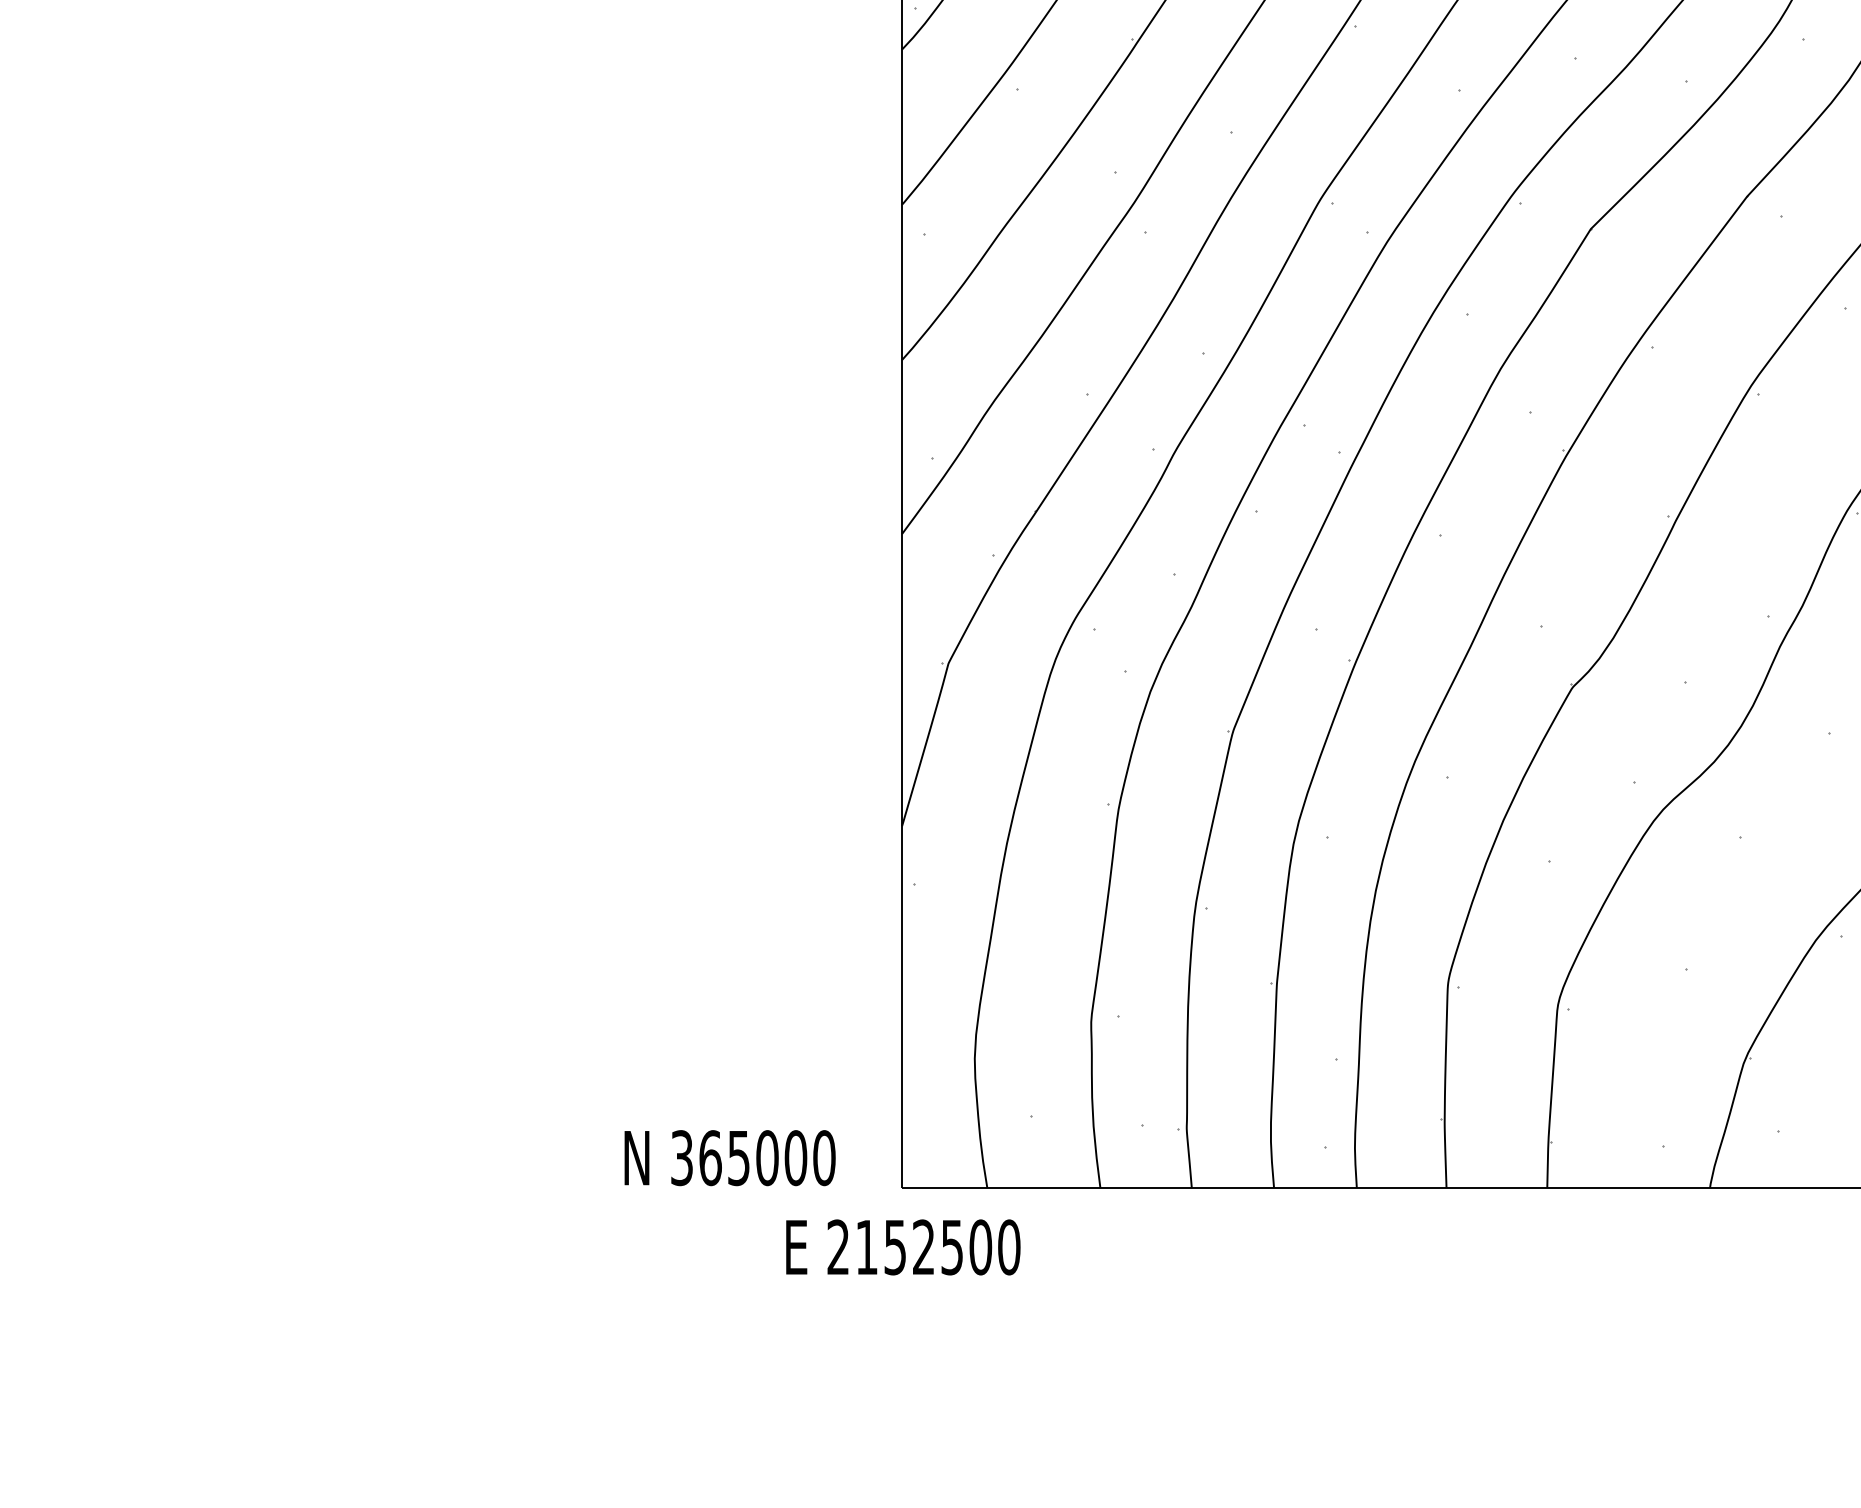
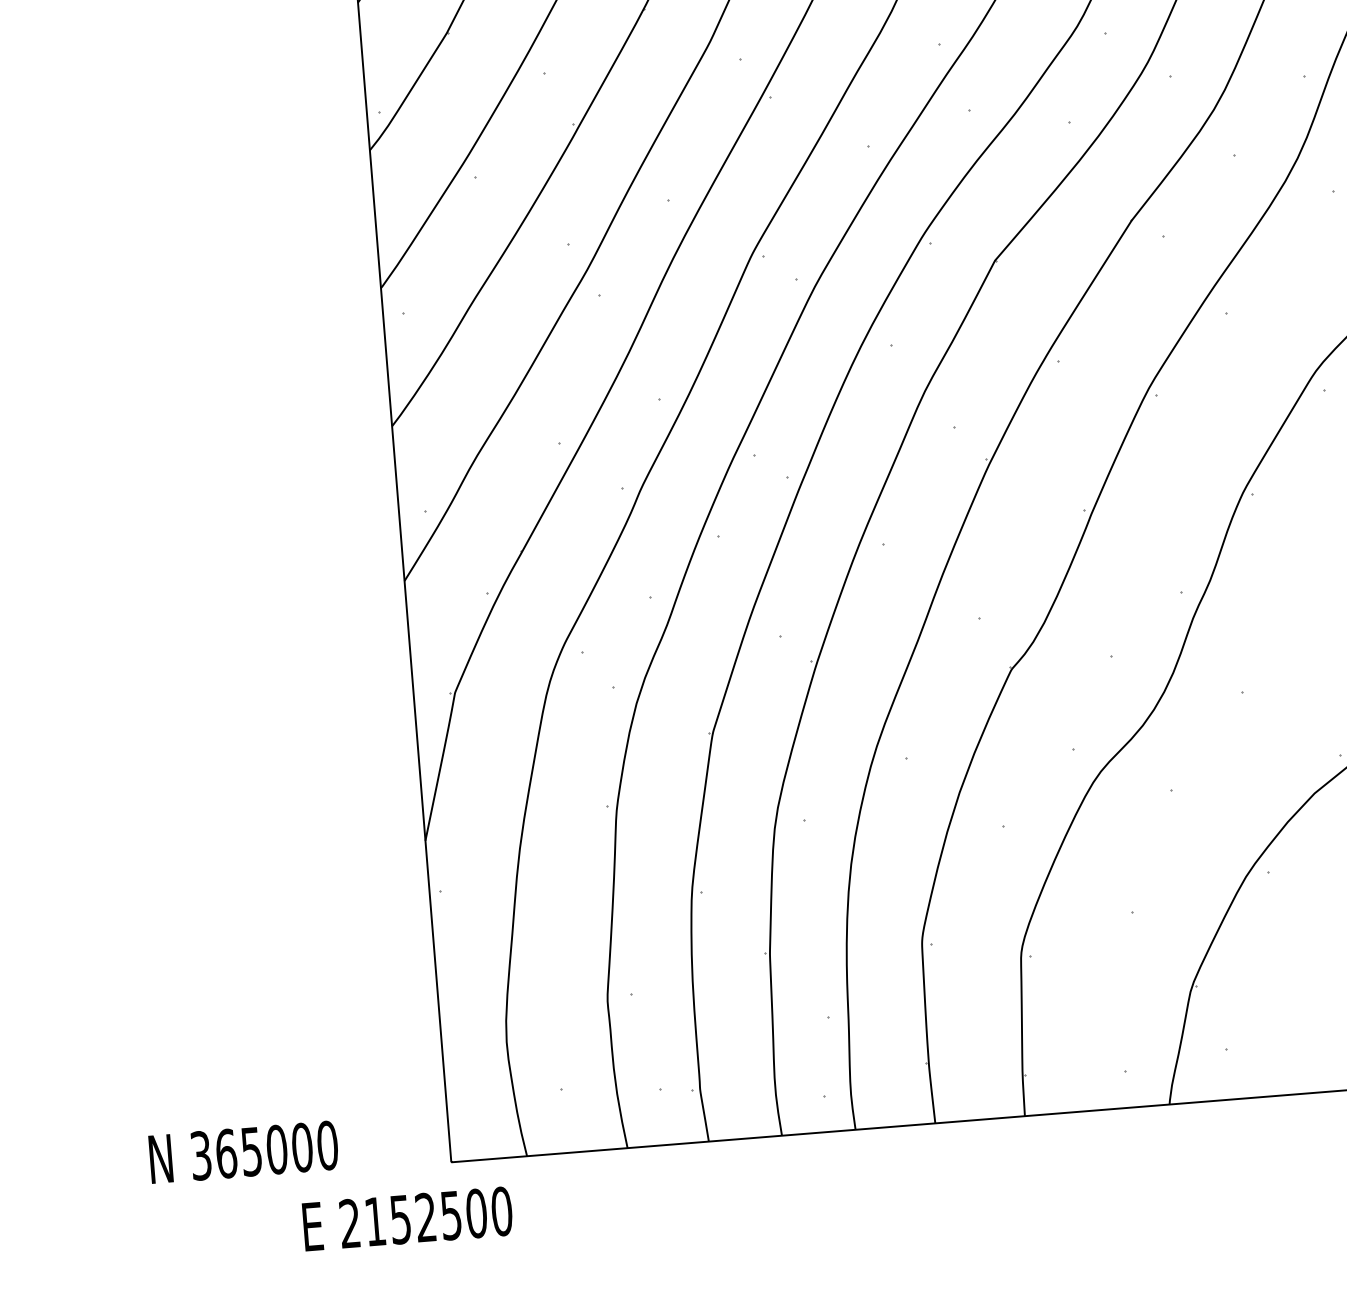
text: (729, 1158) -> (243, 1152), moved
text: (903, 1247) -> (407, 1219), moved

